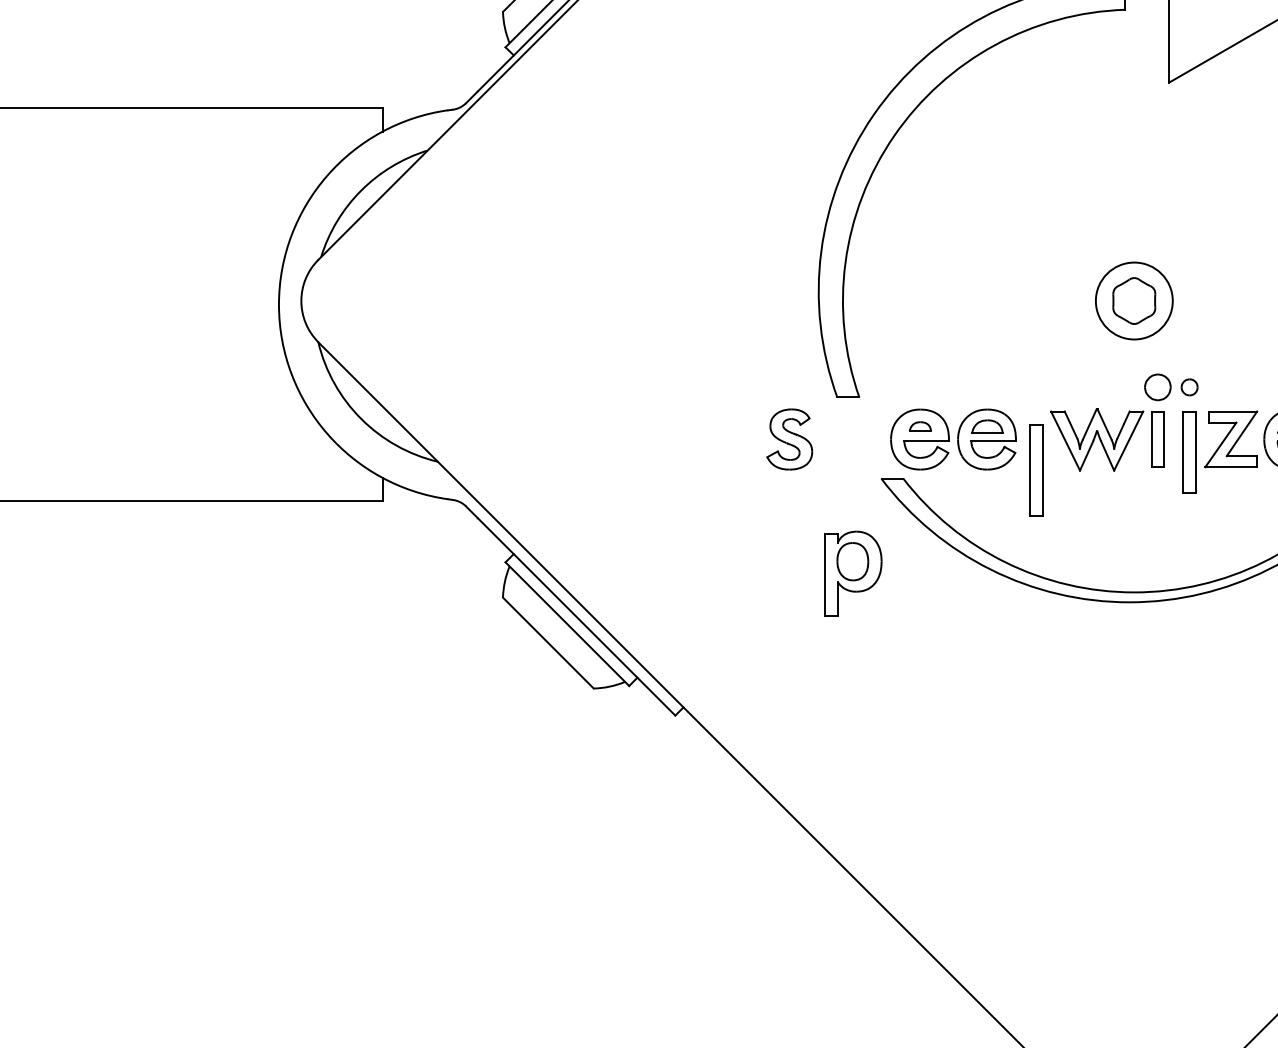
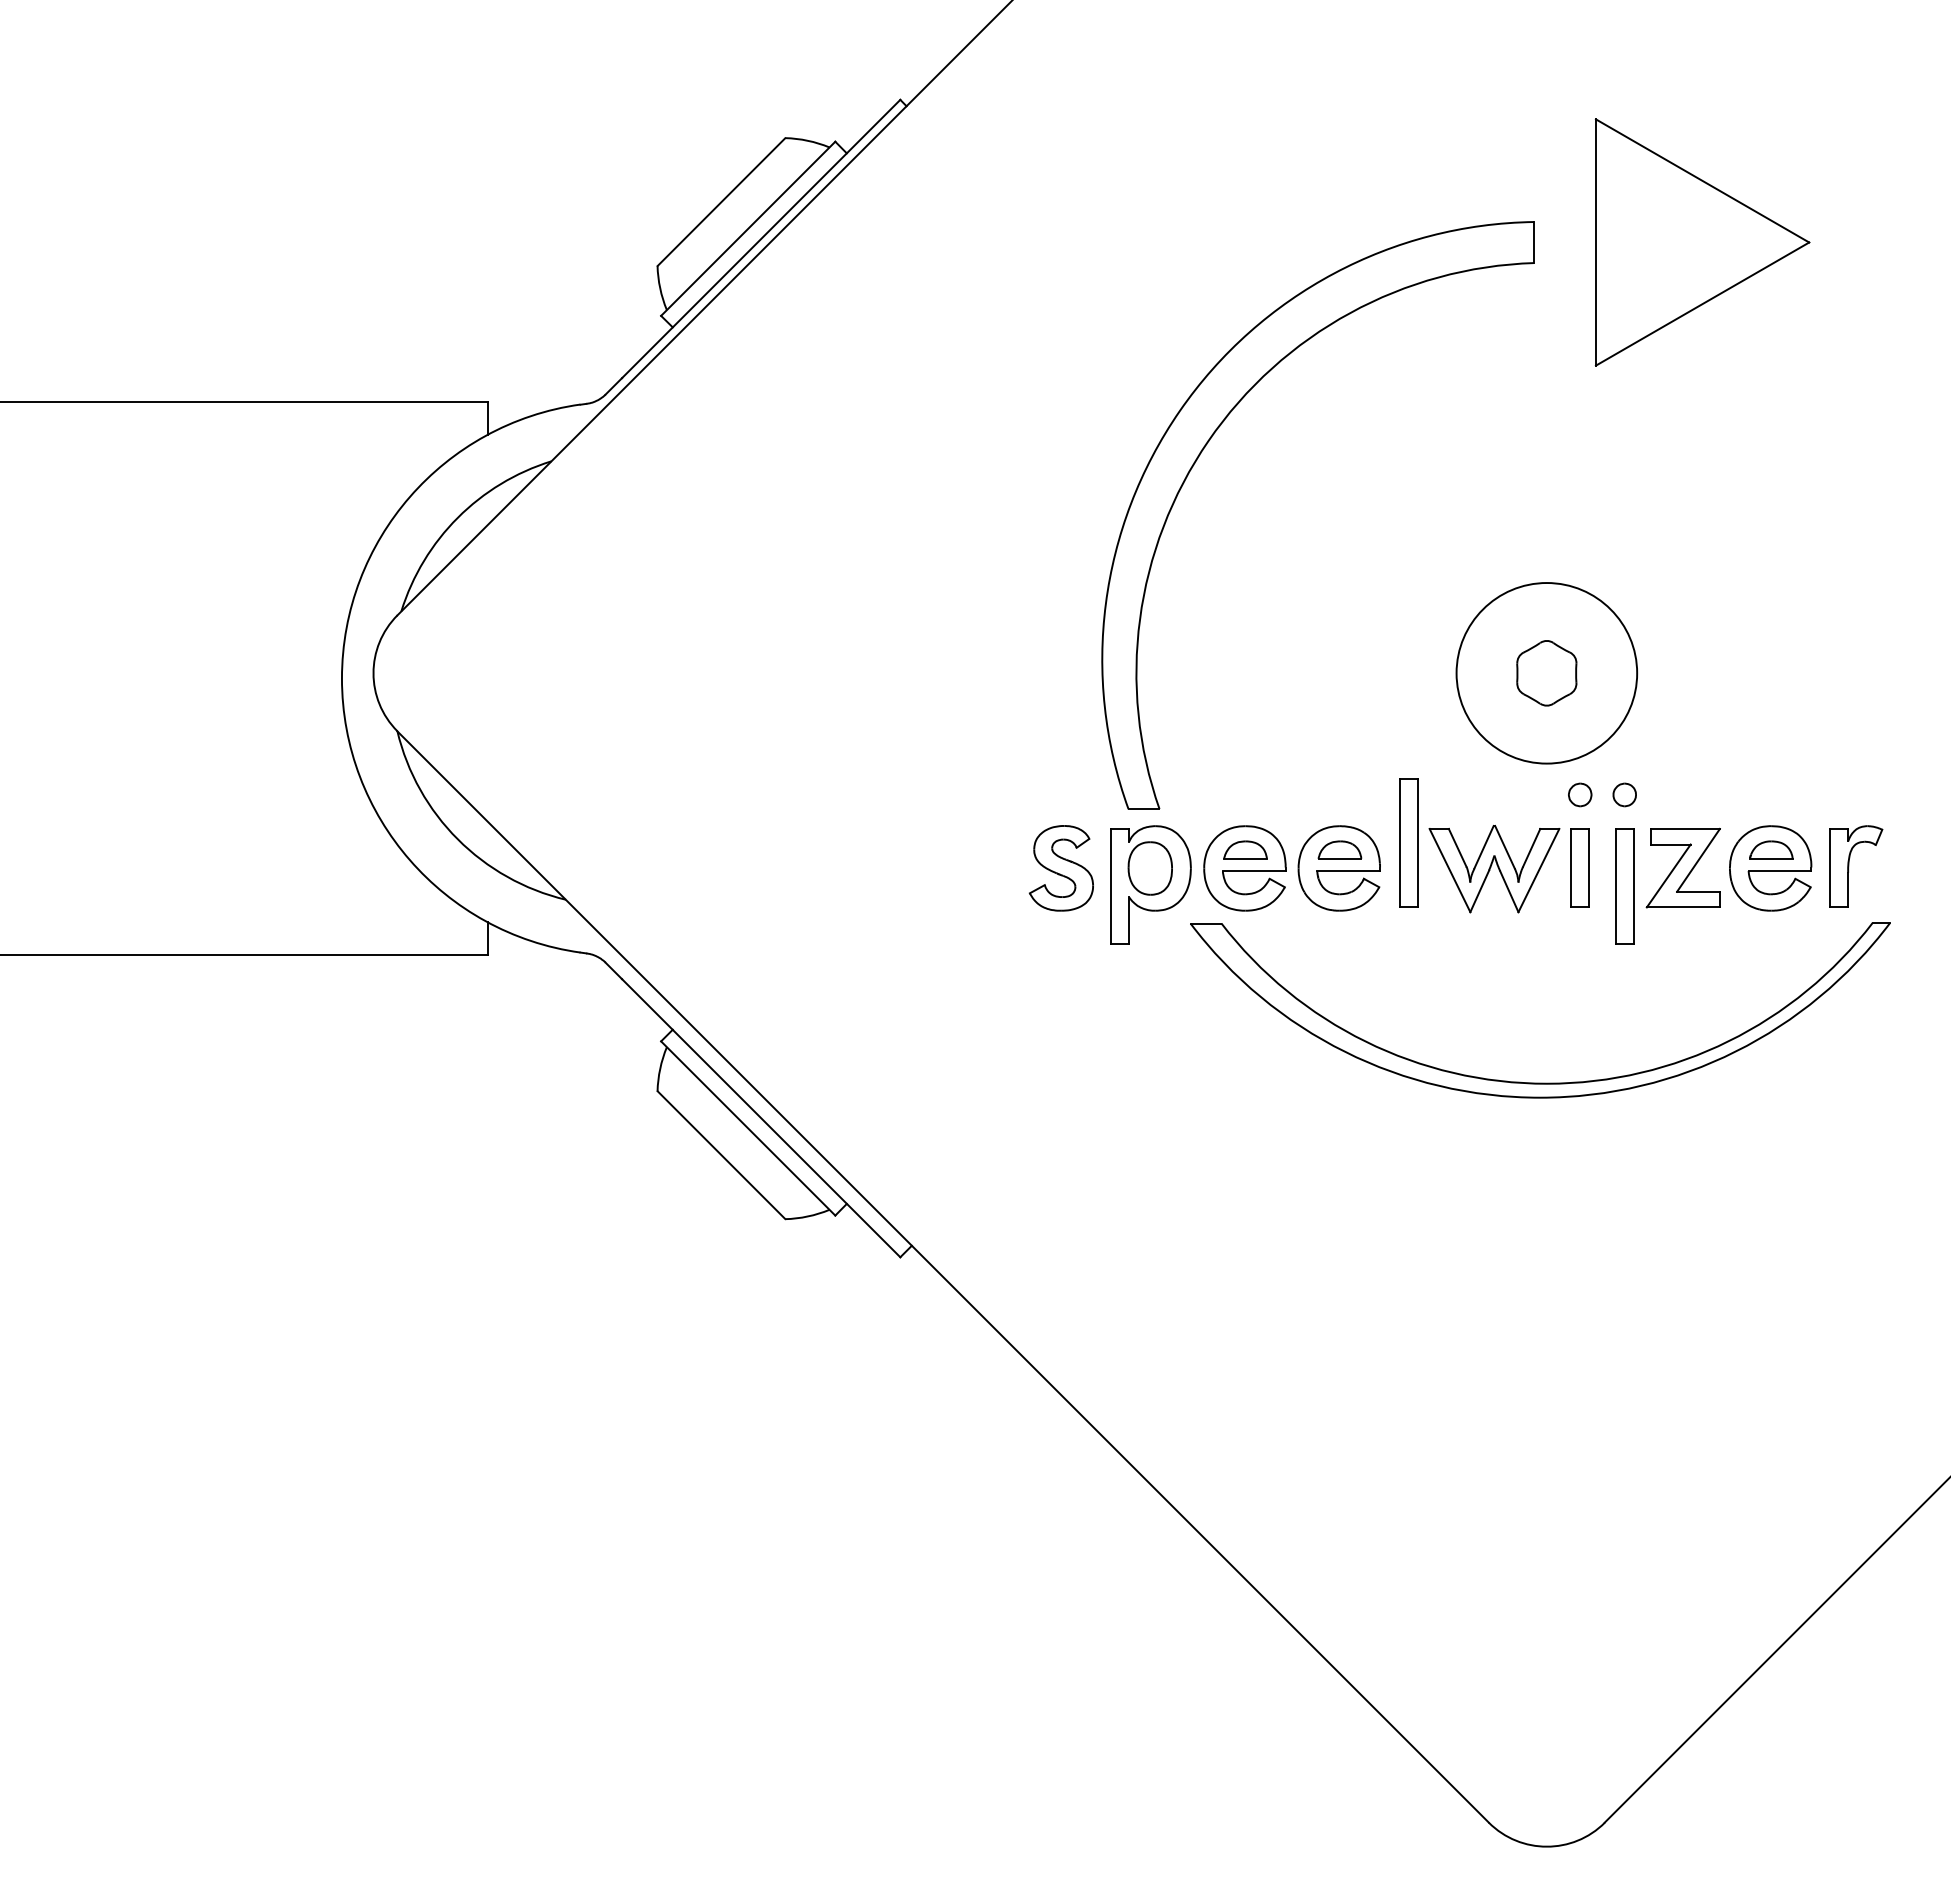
circle: (1134, 301) -> (1546, 673), size x1.67
part: (1158, 387) -> (1580, 794), size x0.62
part: (920, 426) -> (1245, 849), size x1.43
part: (1036, 470) -> (1408, 842), moved
part: (852, 573) -> (1150, 884), moved

